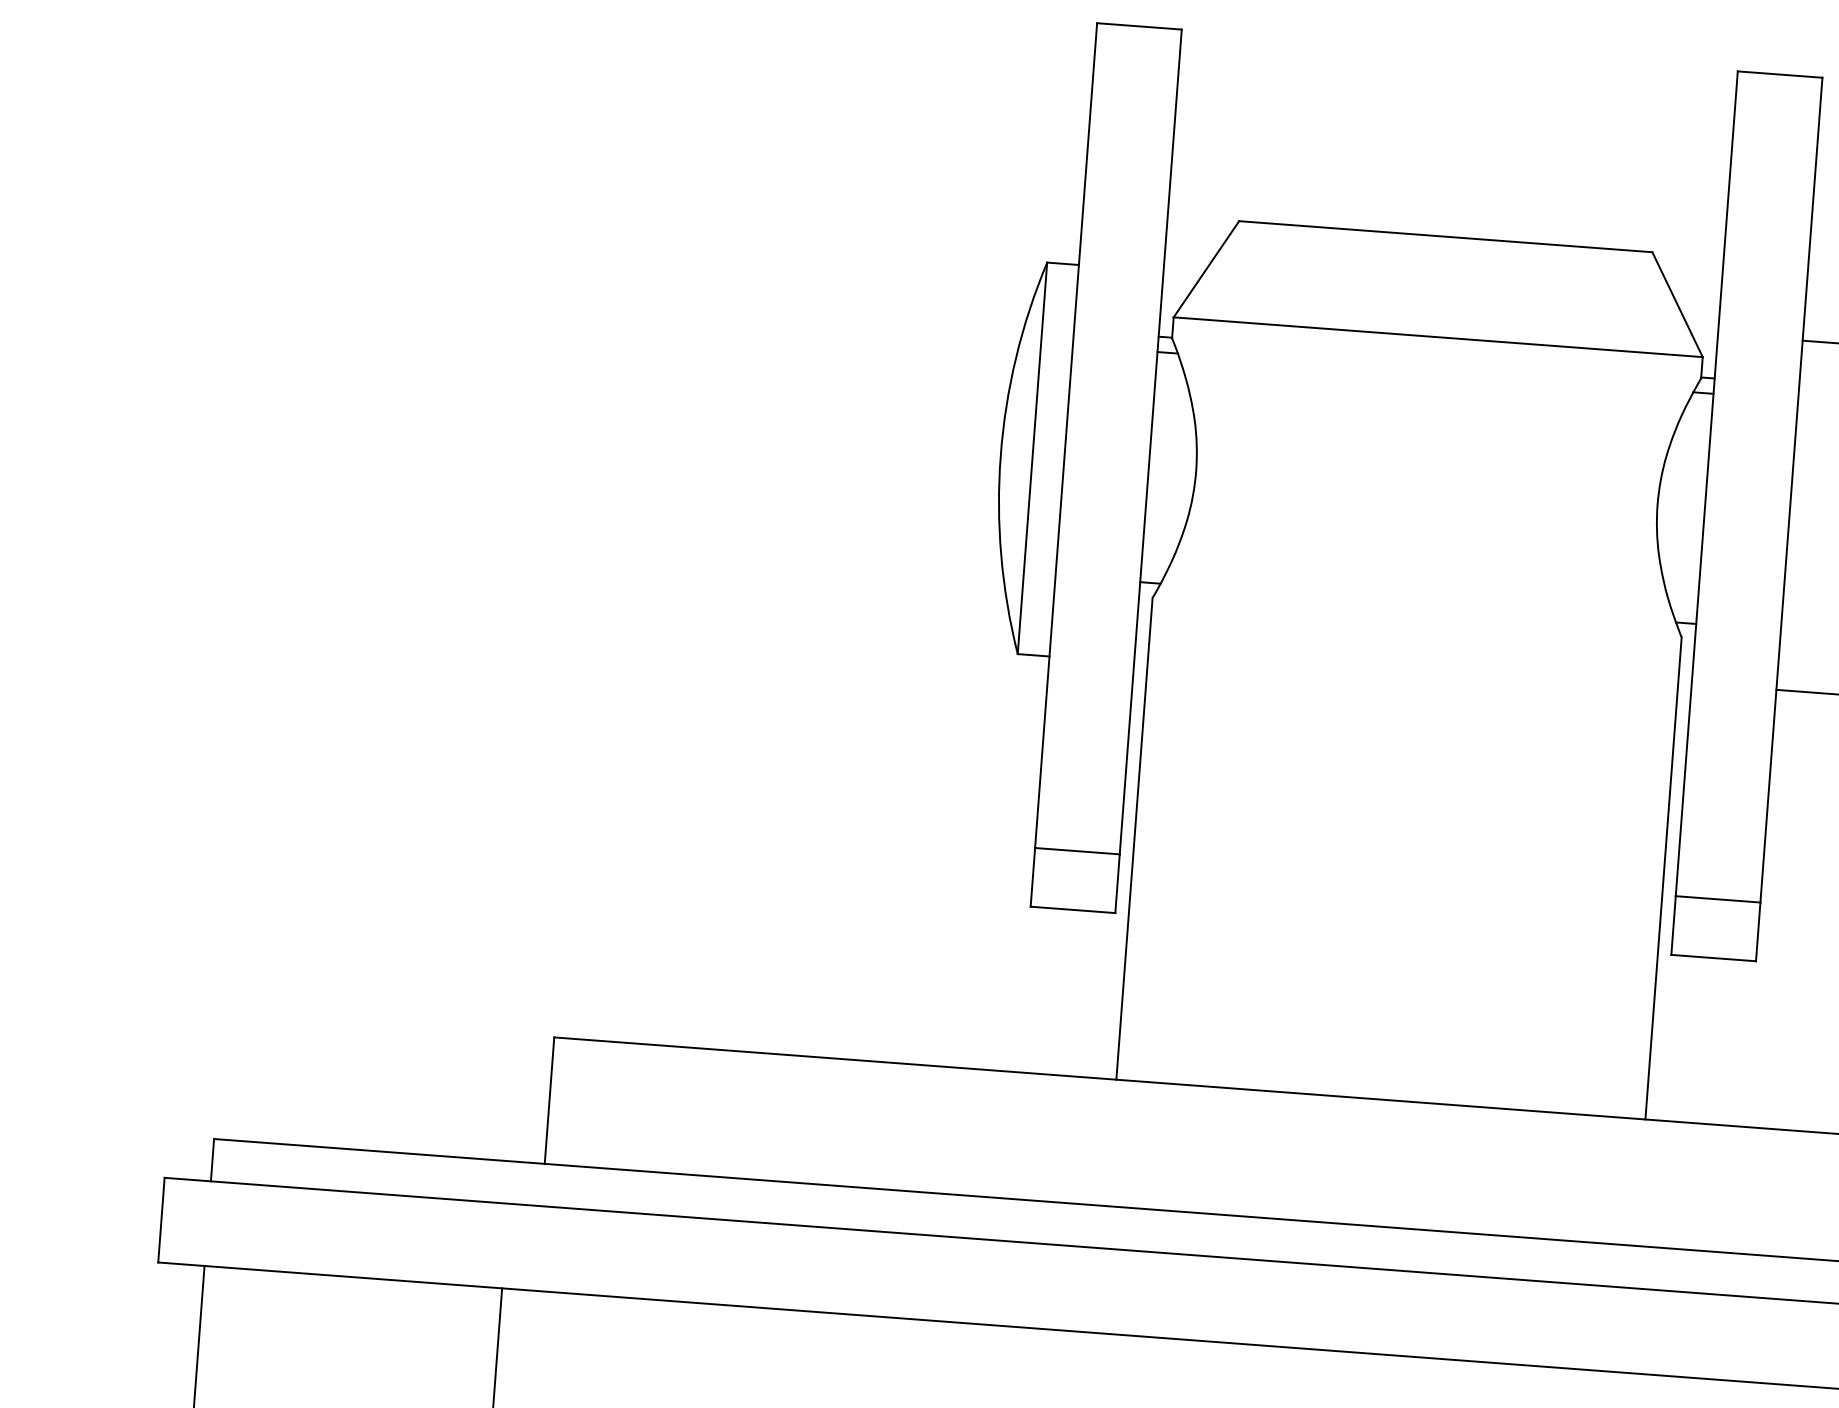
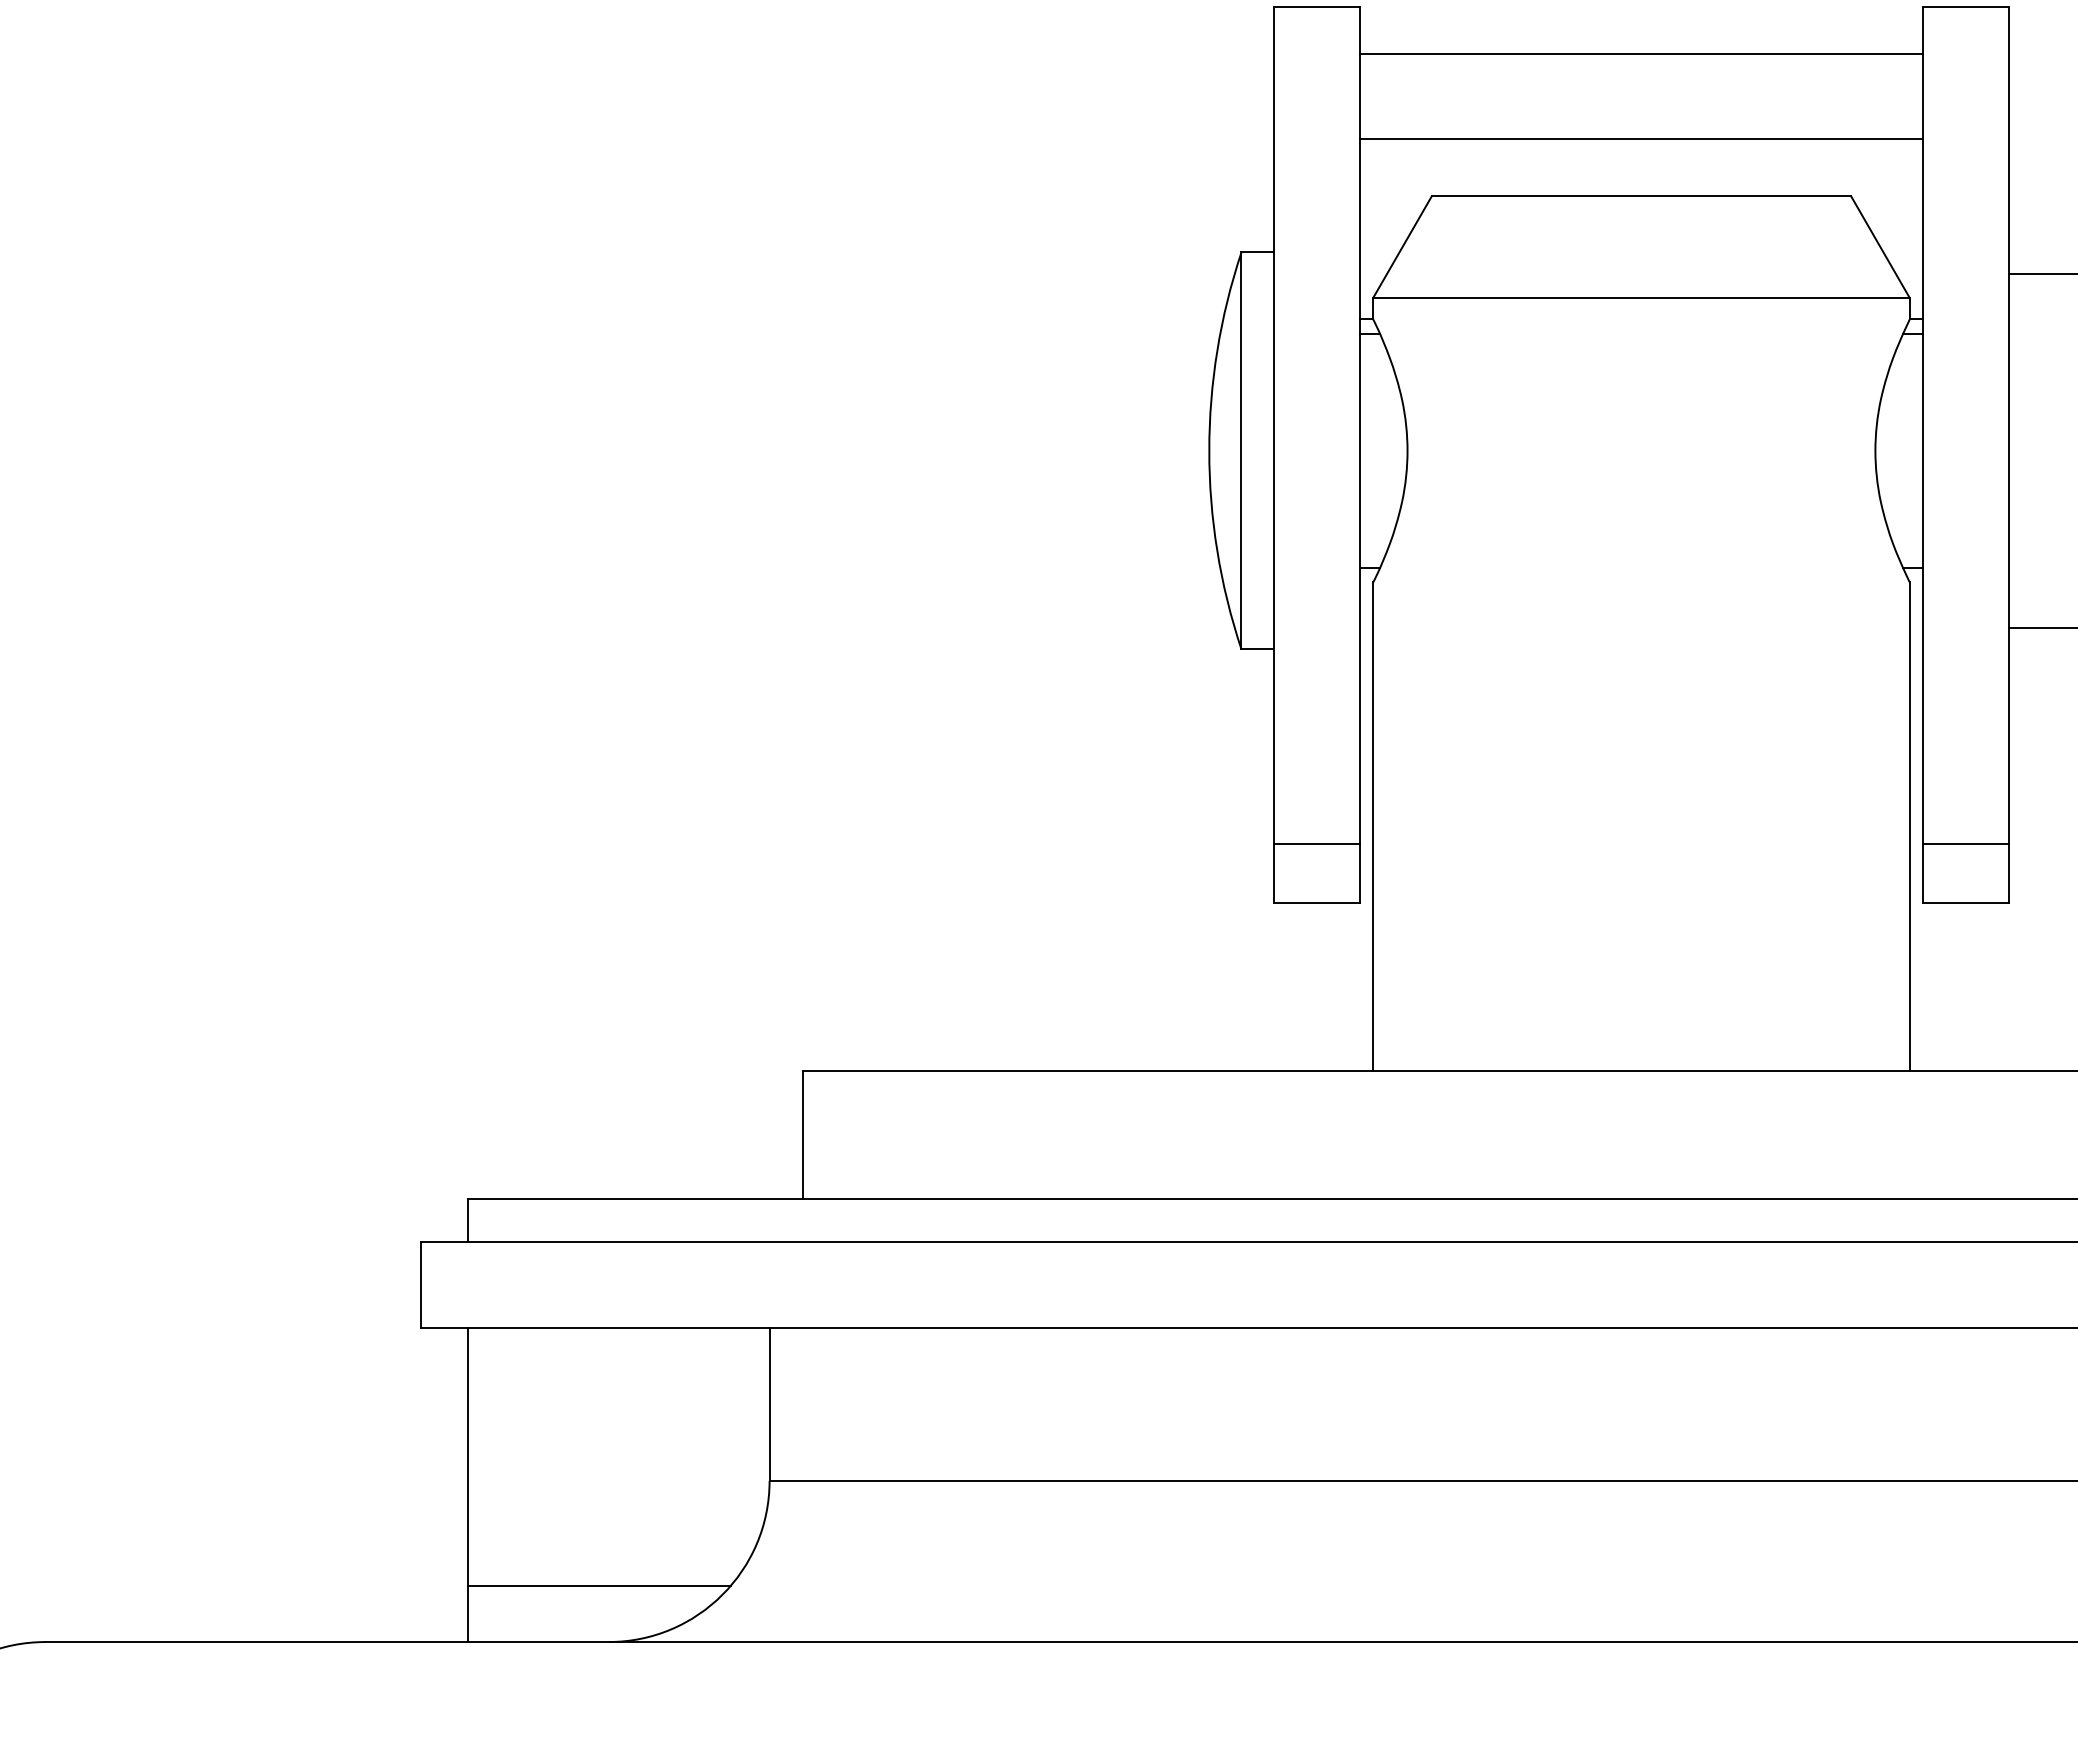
line: (1456, 96) -> (1641, 53), added
line: (1449, 180) -> (1641, 139), added

